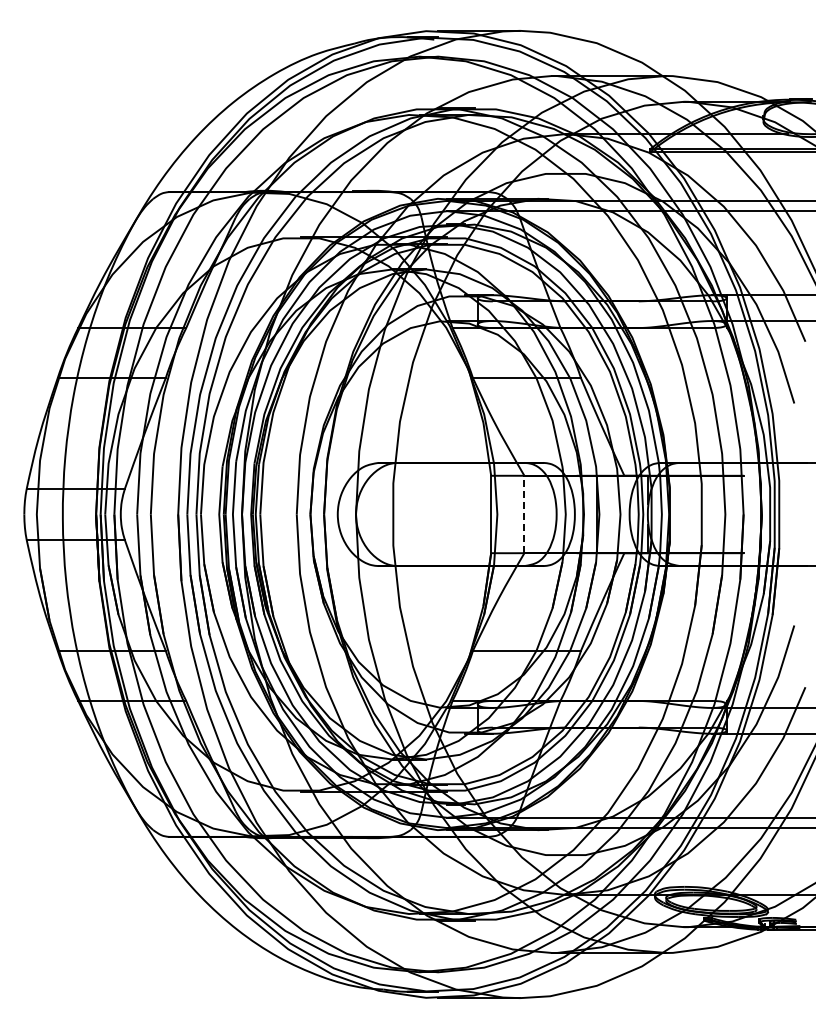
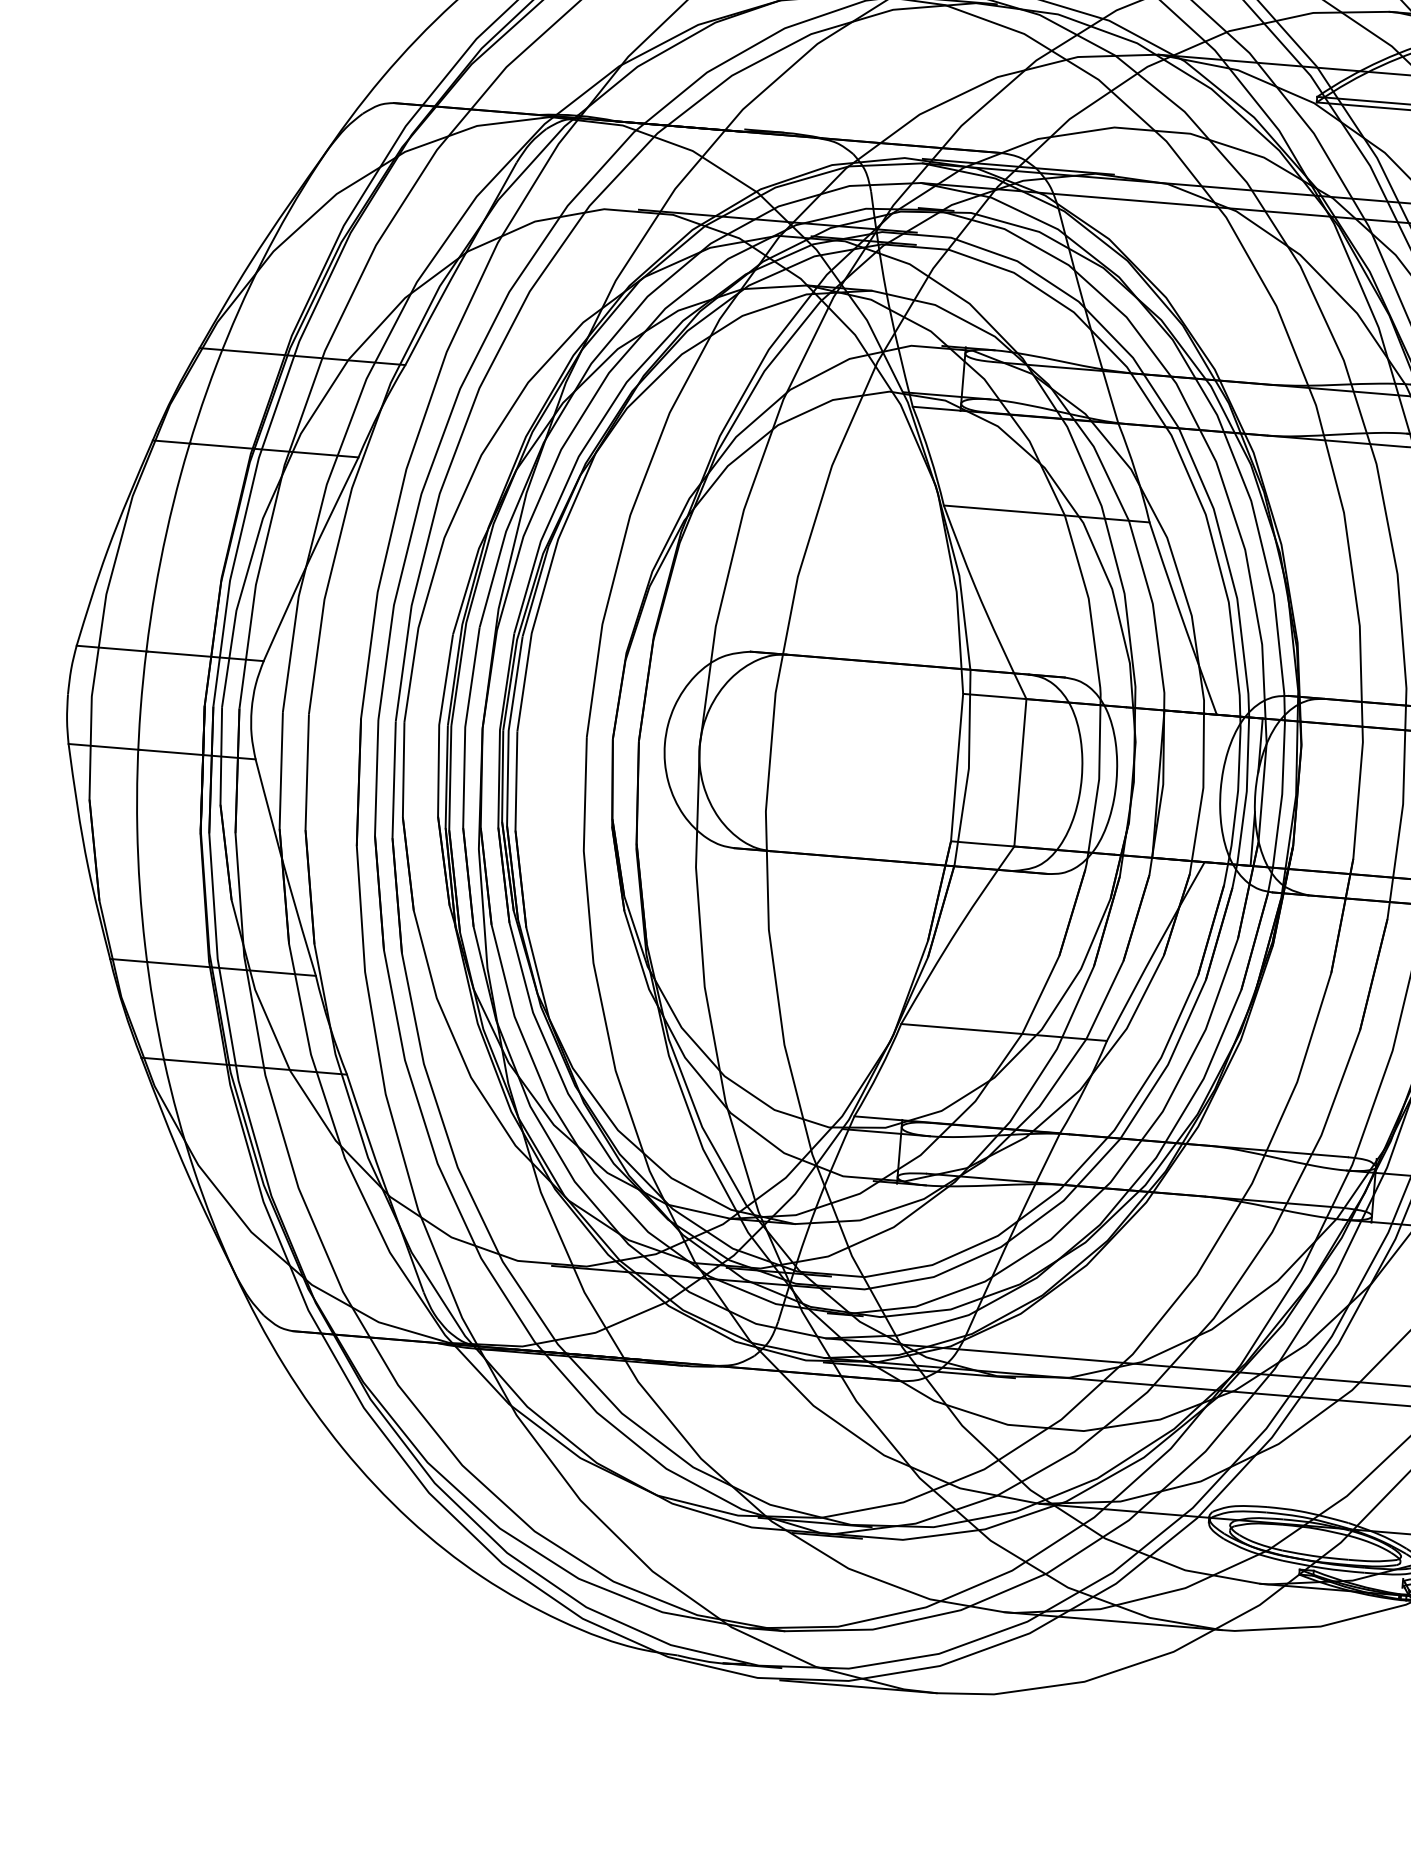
line: (524, 514) -> (1020, 772), dashed -> solid

